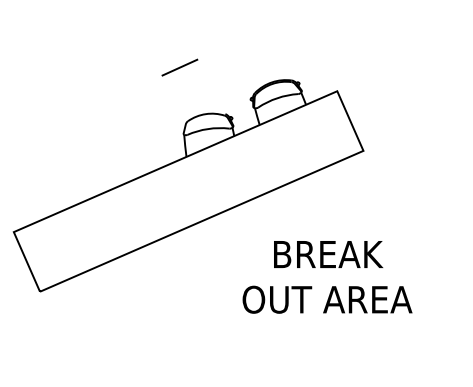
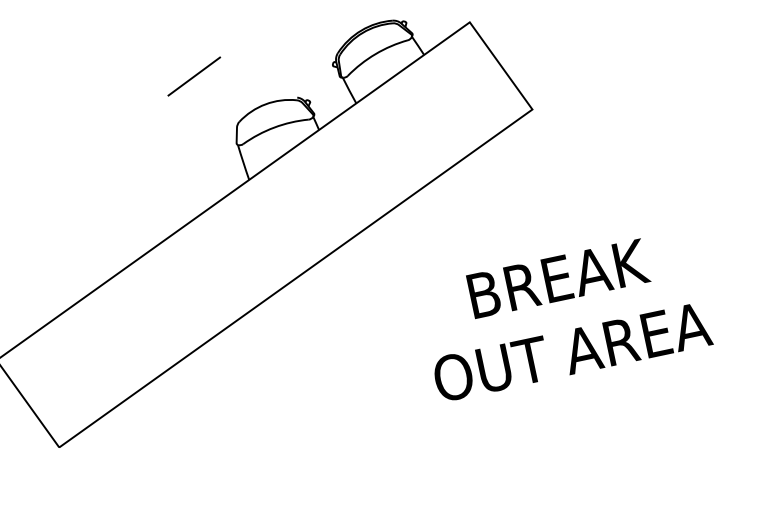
line: (179, 67) -> (193, 76), moved
text: (327, 277) -> (564, 316), moved

